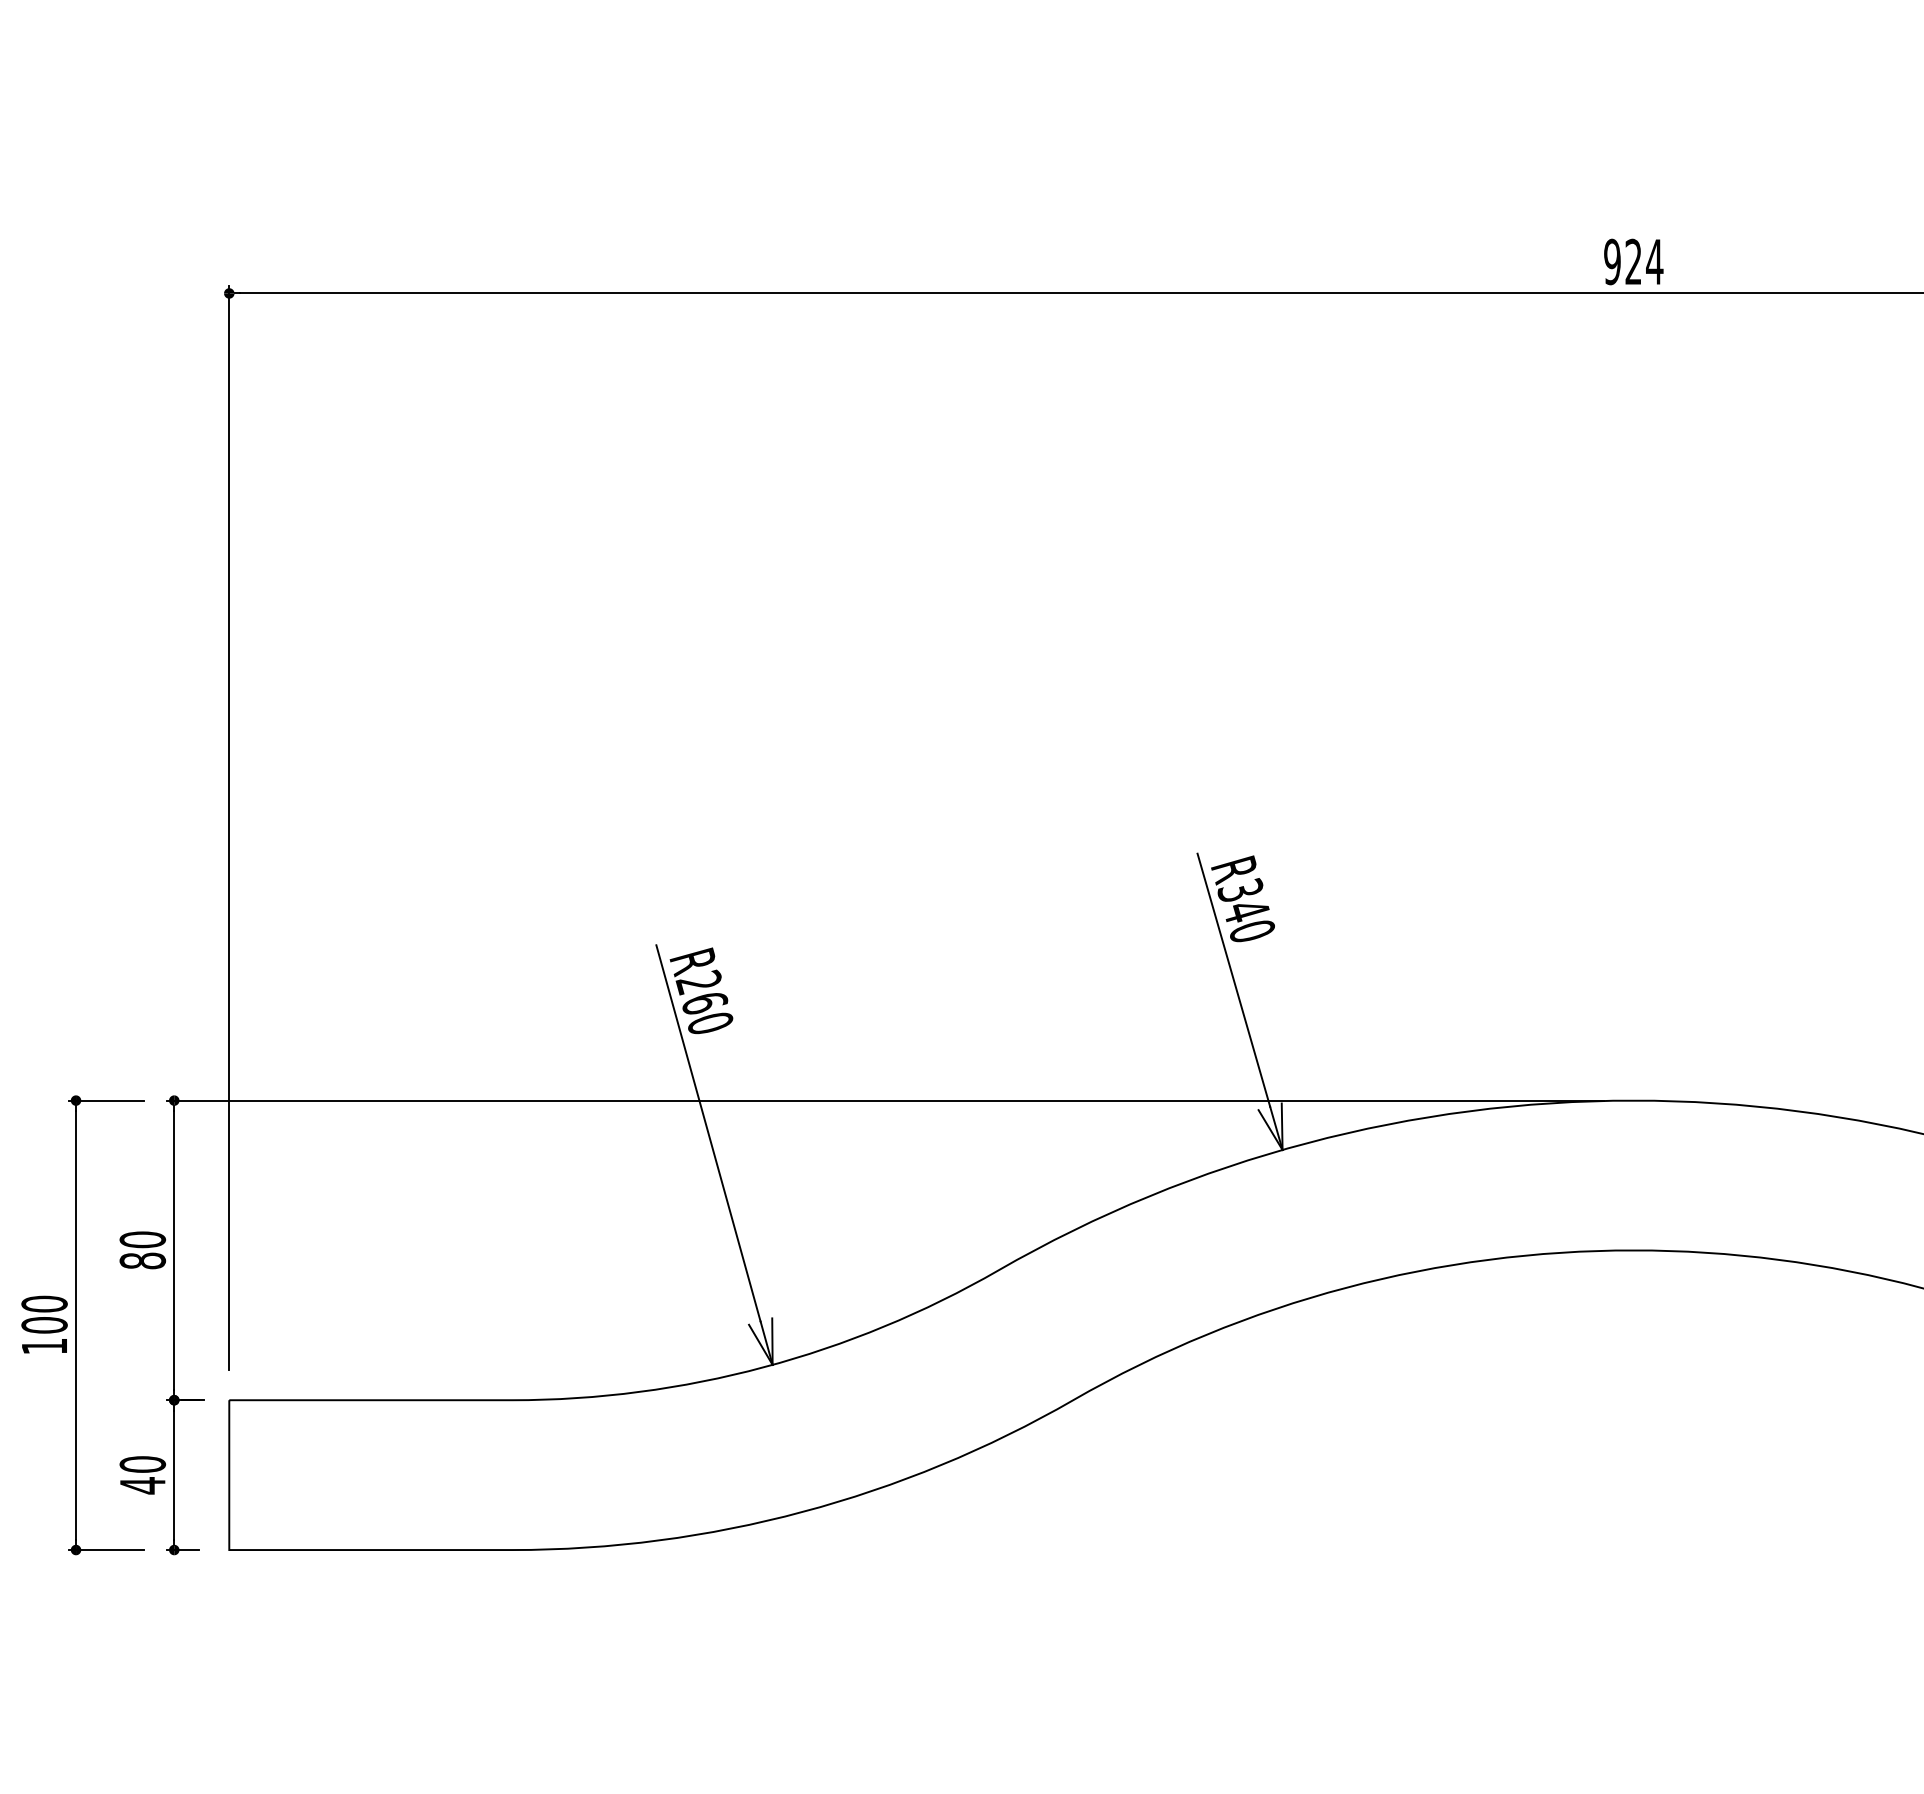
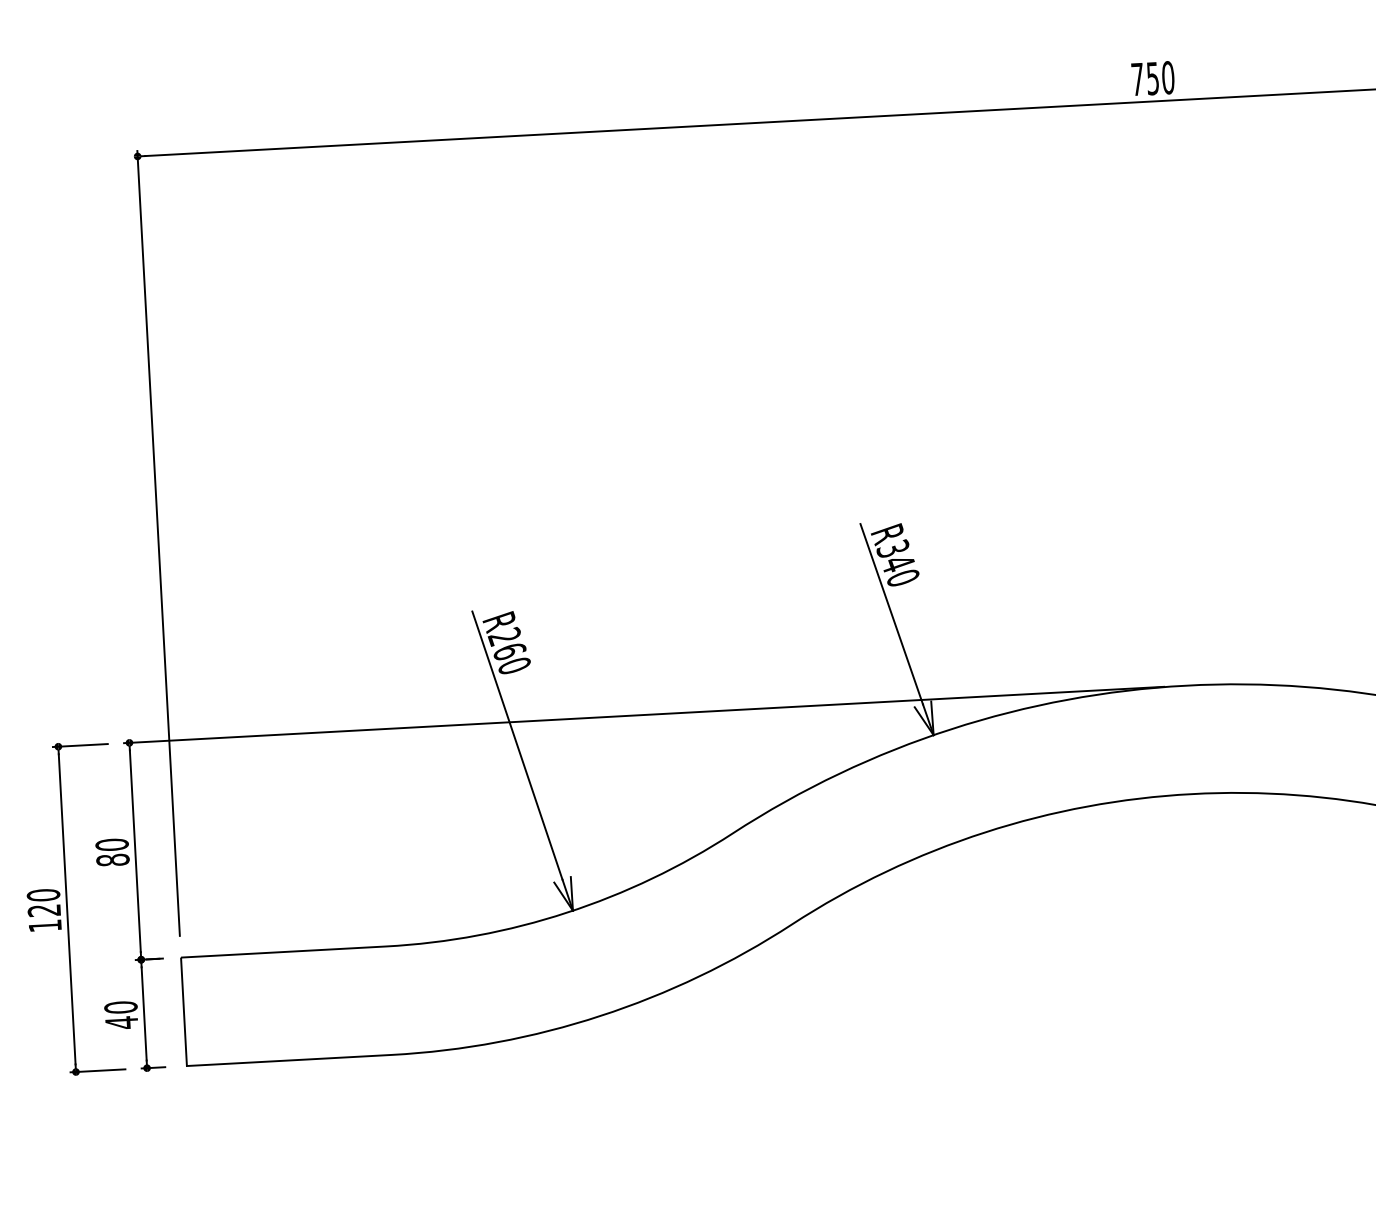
text: (1633, 261) -> (1152, 78), 924 -> 750
text: (44, 1325) -> (44, 910), 100 -> 120

